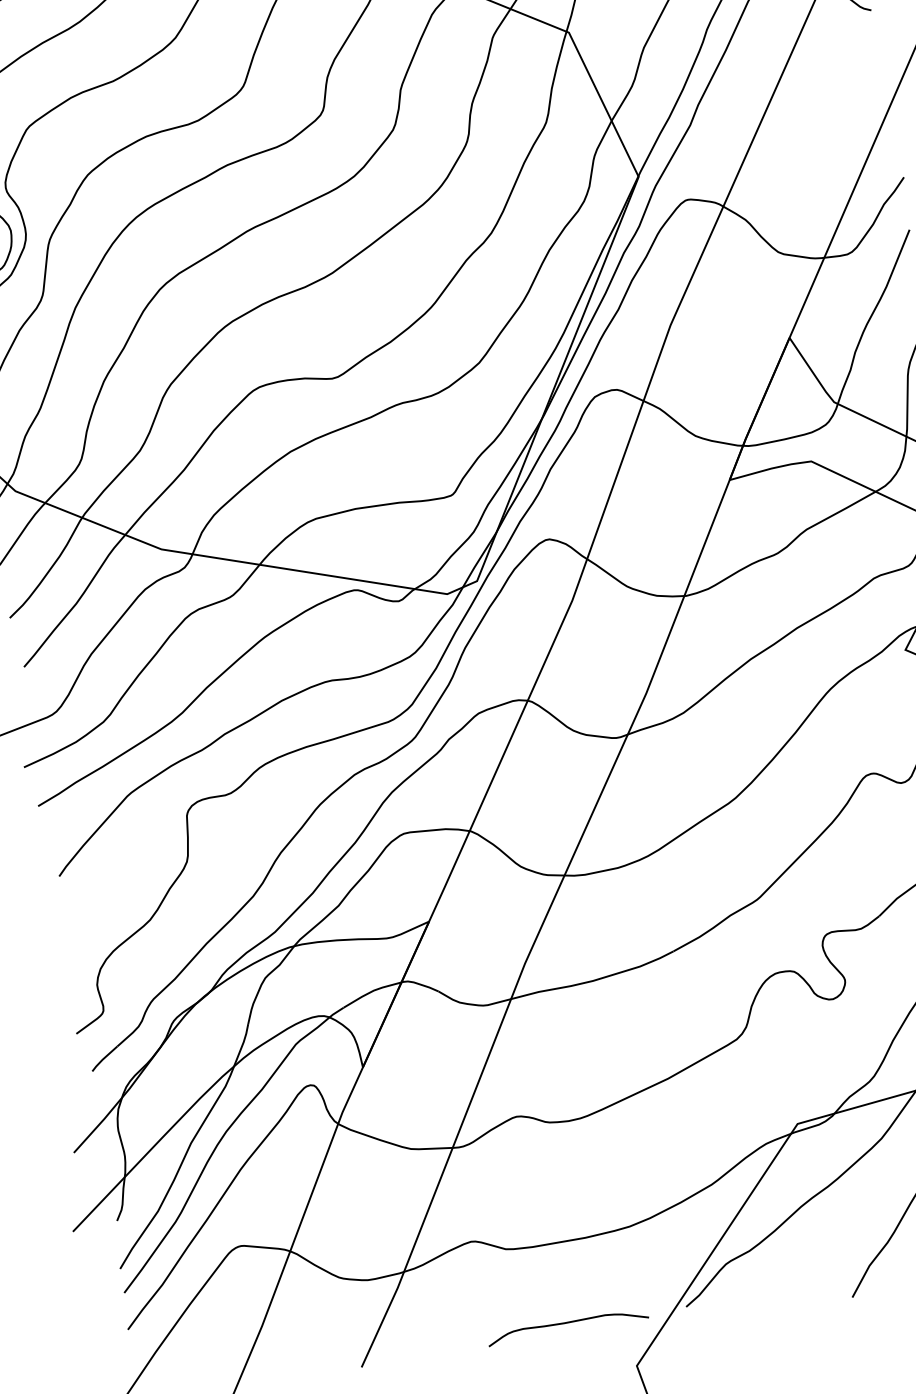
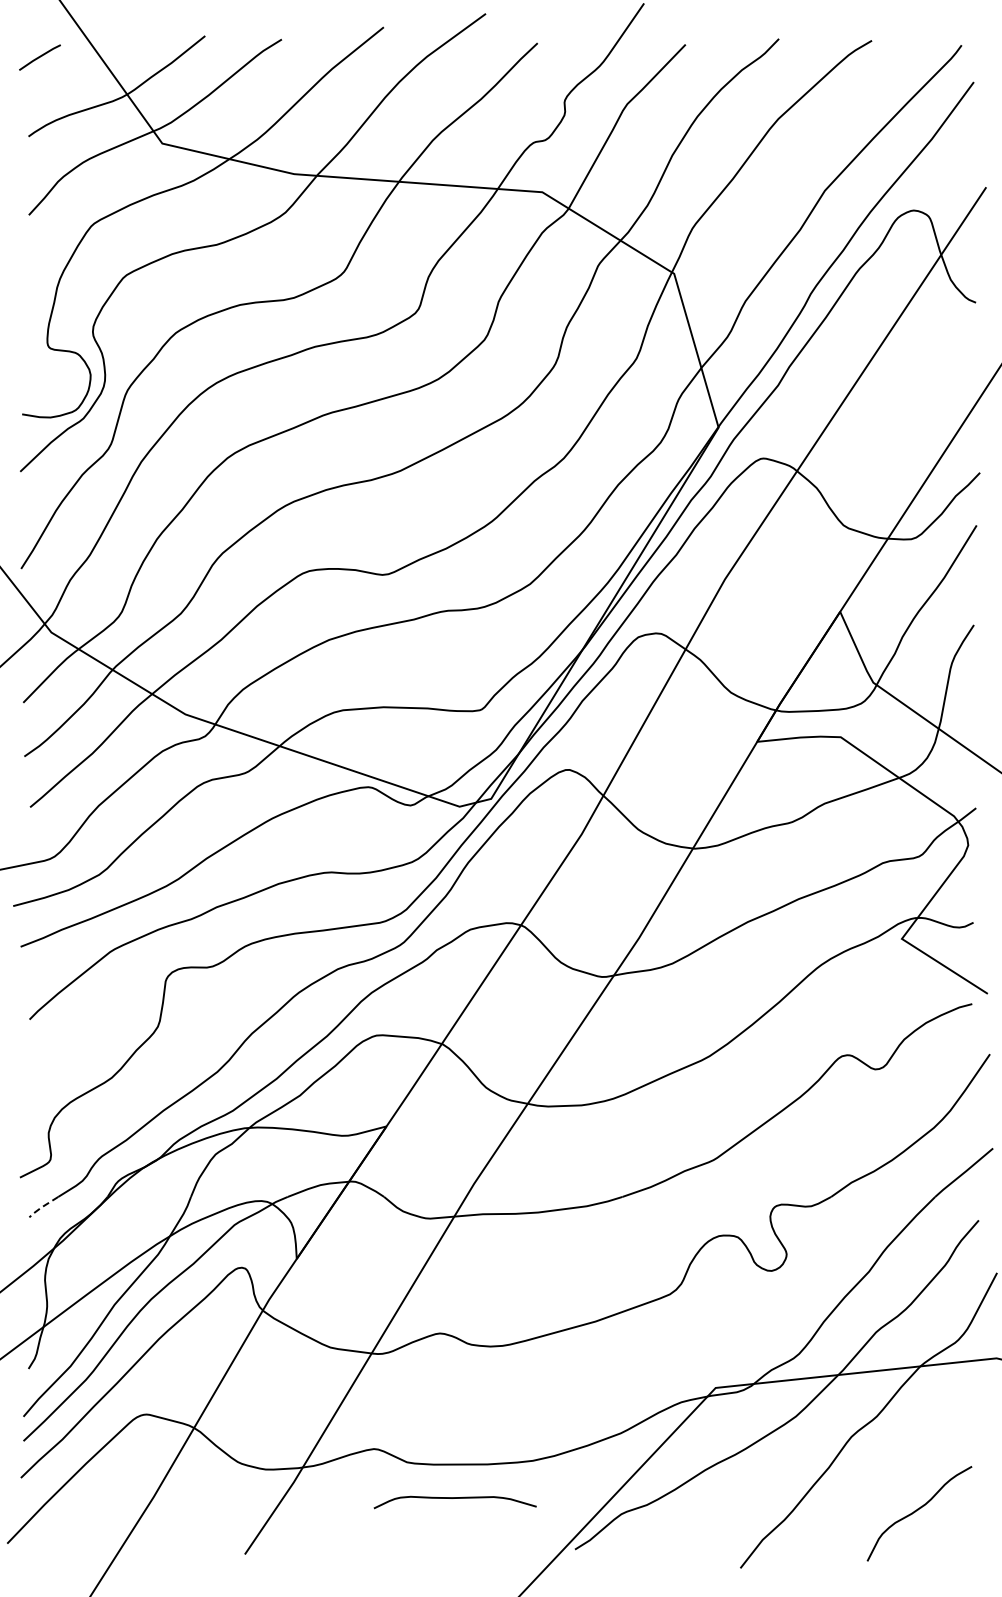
line: (102, 1059) -> (41, 1207), solid -> dashed
curve: (566, 1323) -> (454, 1498), moved

